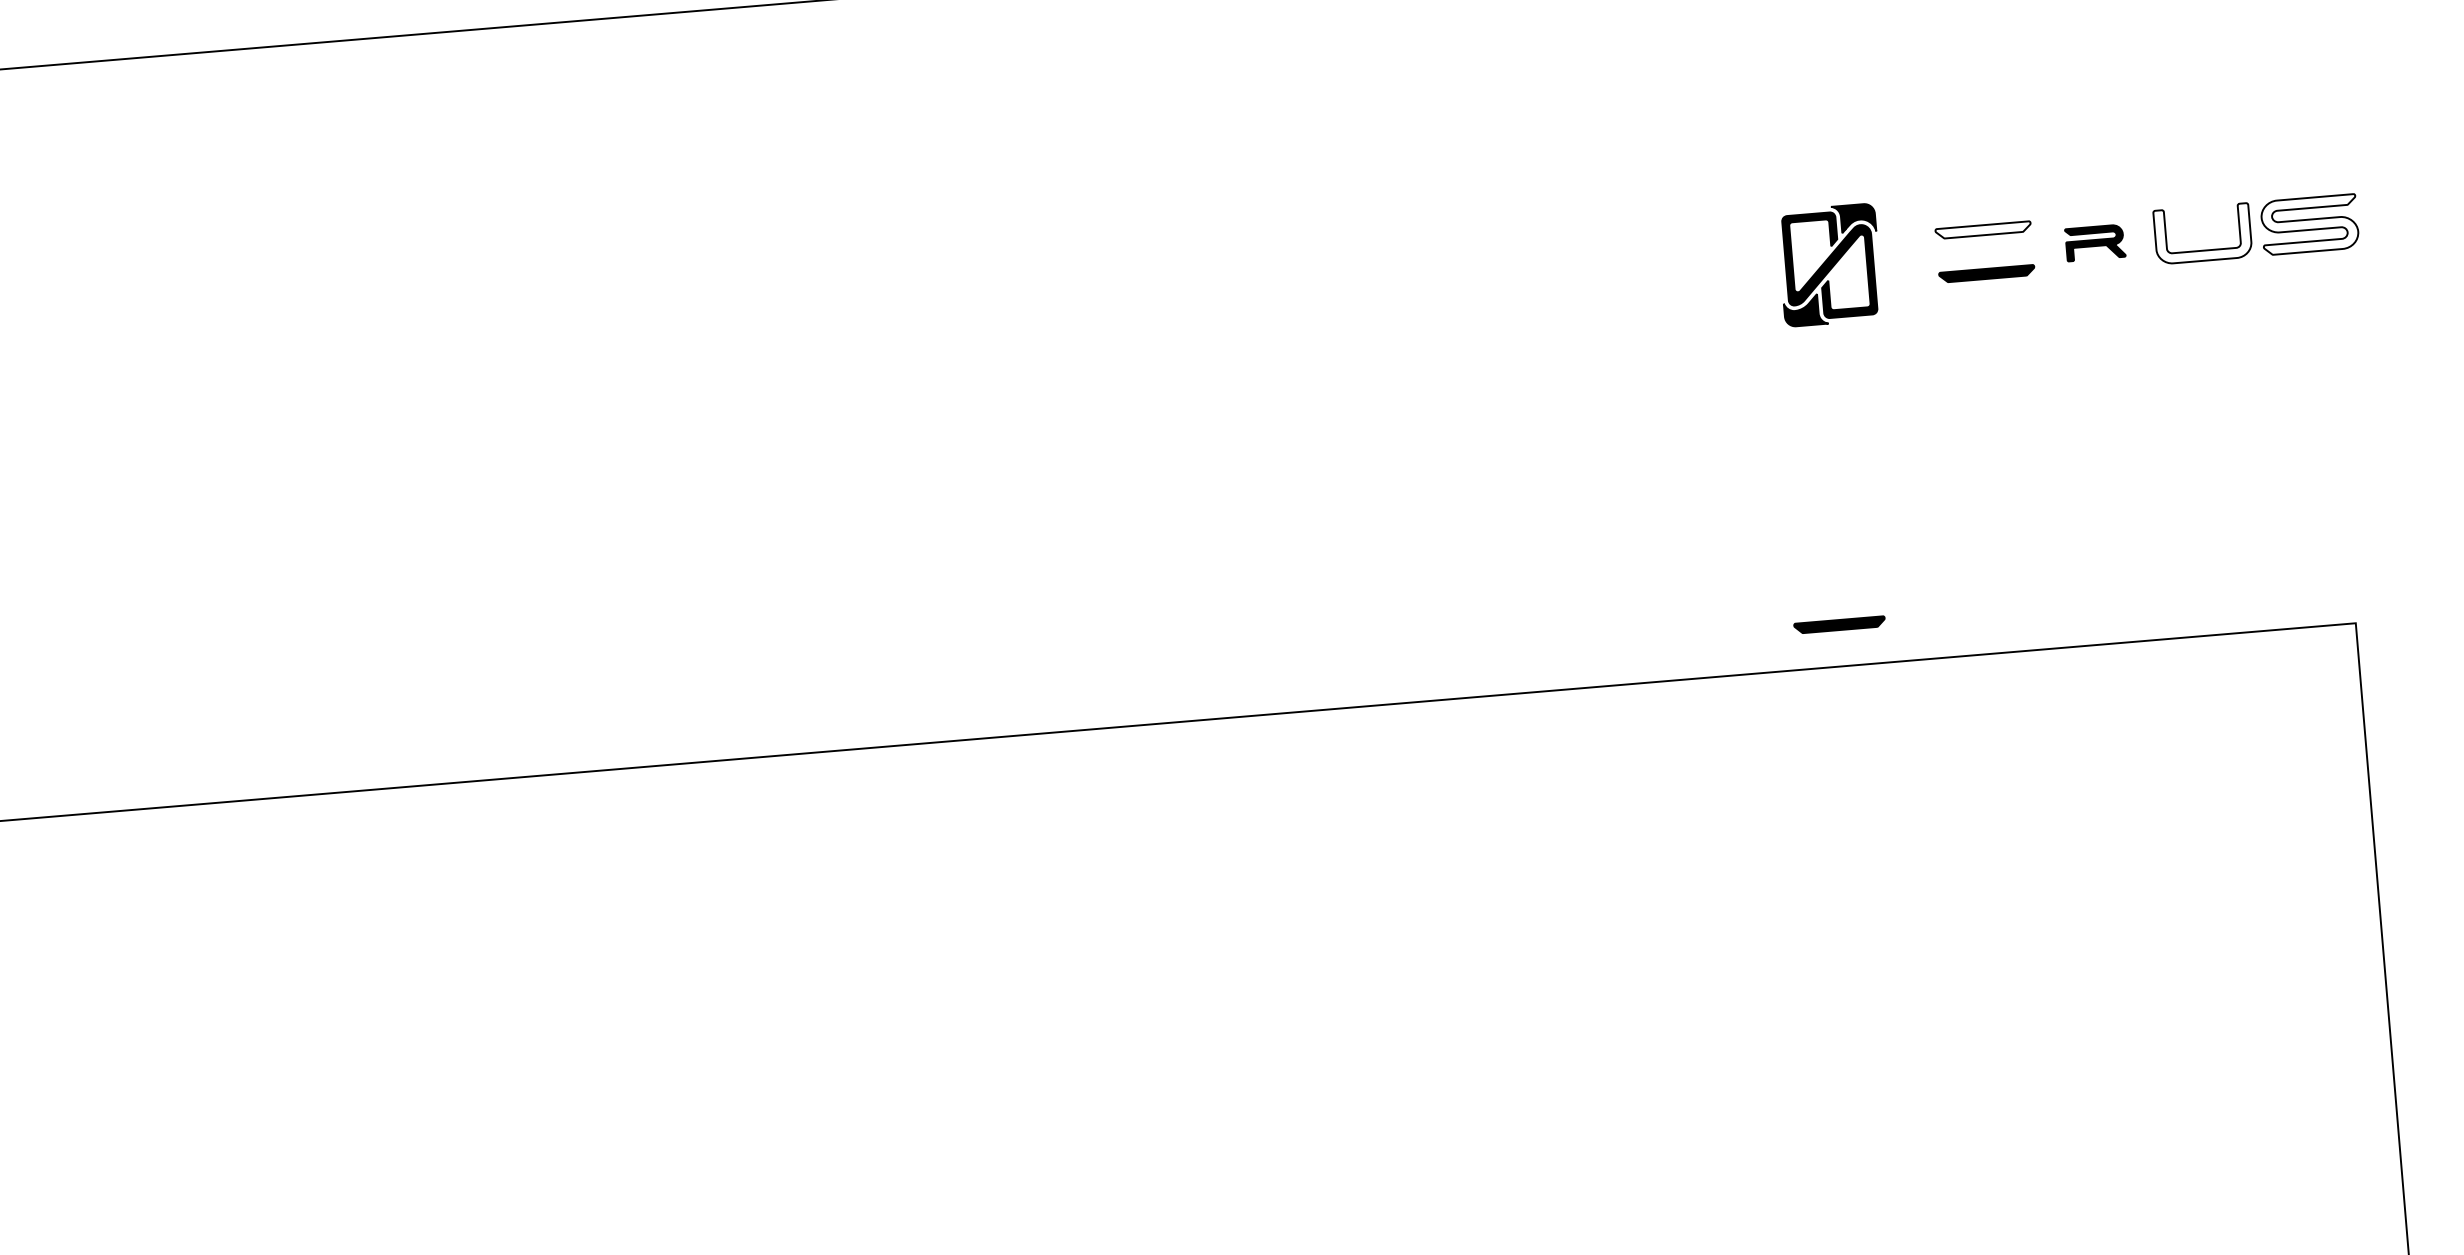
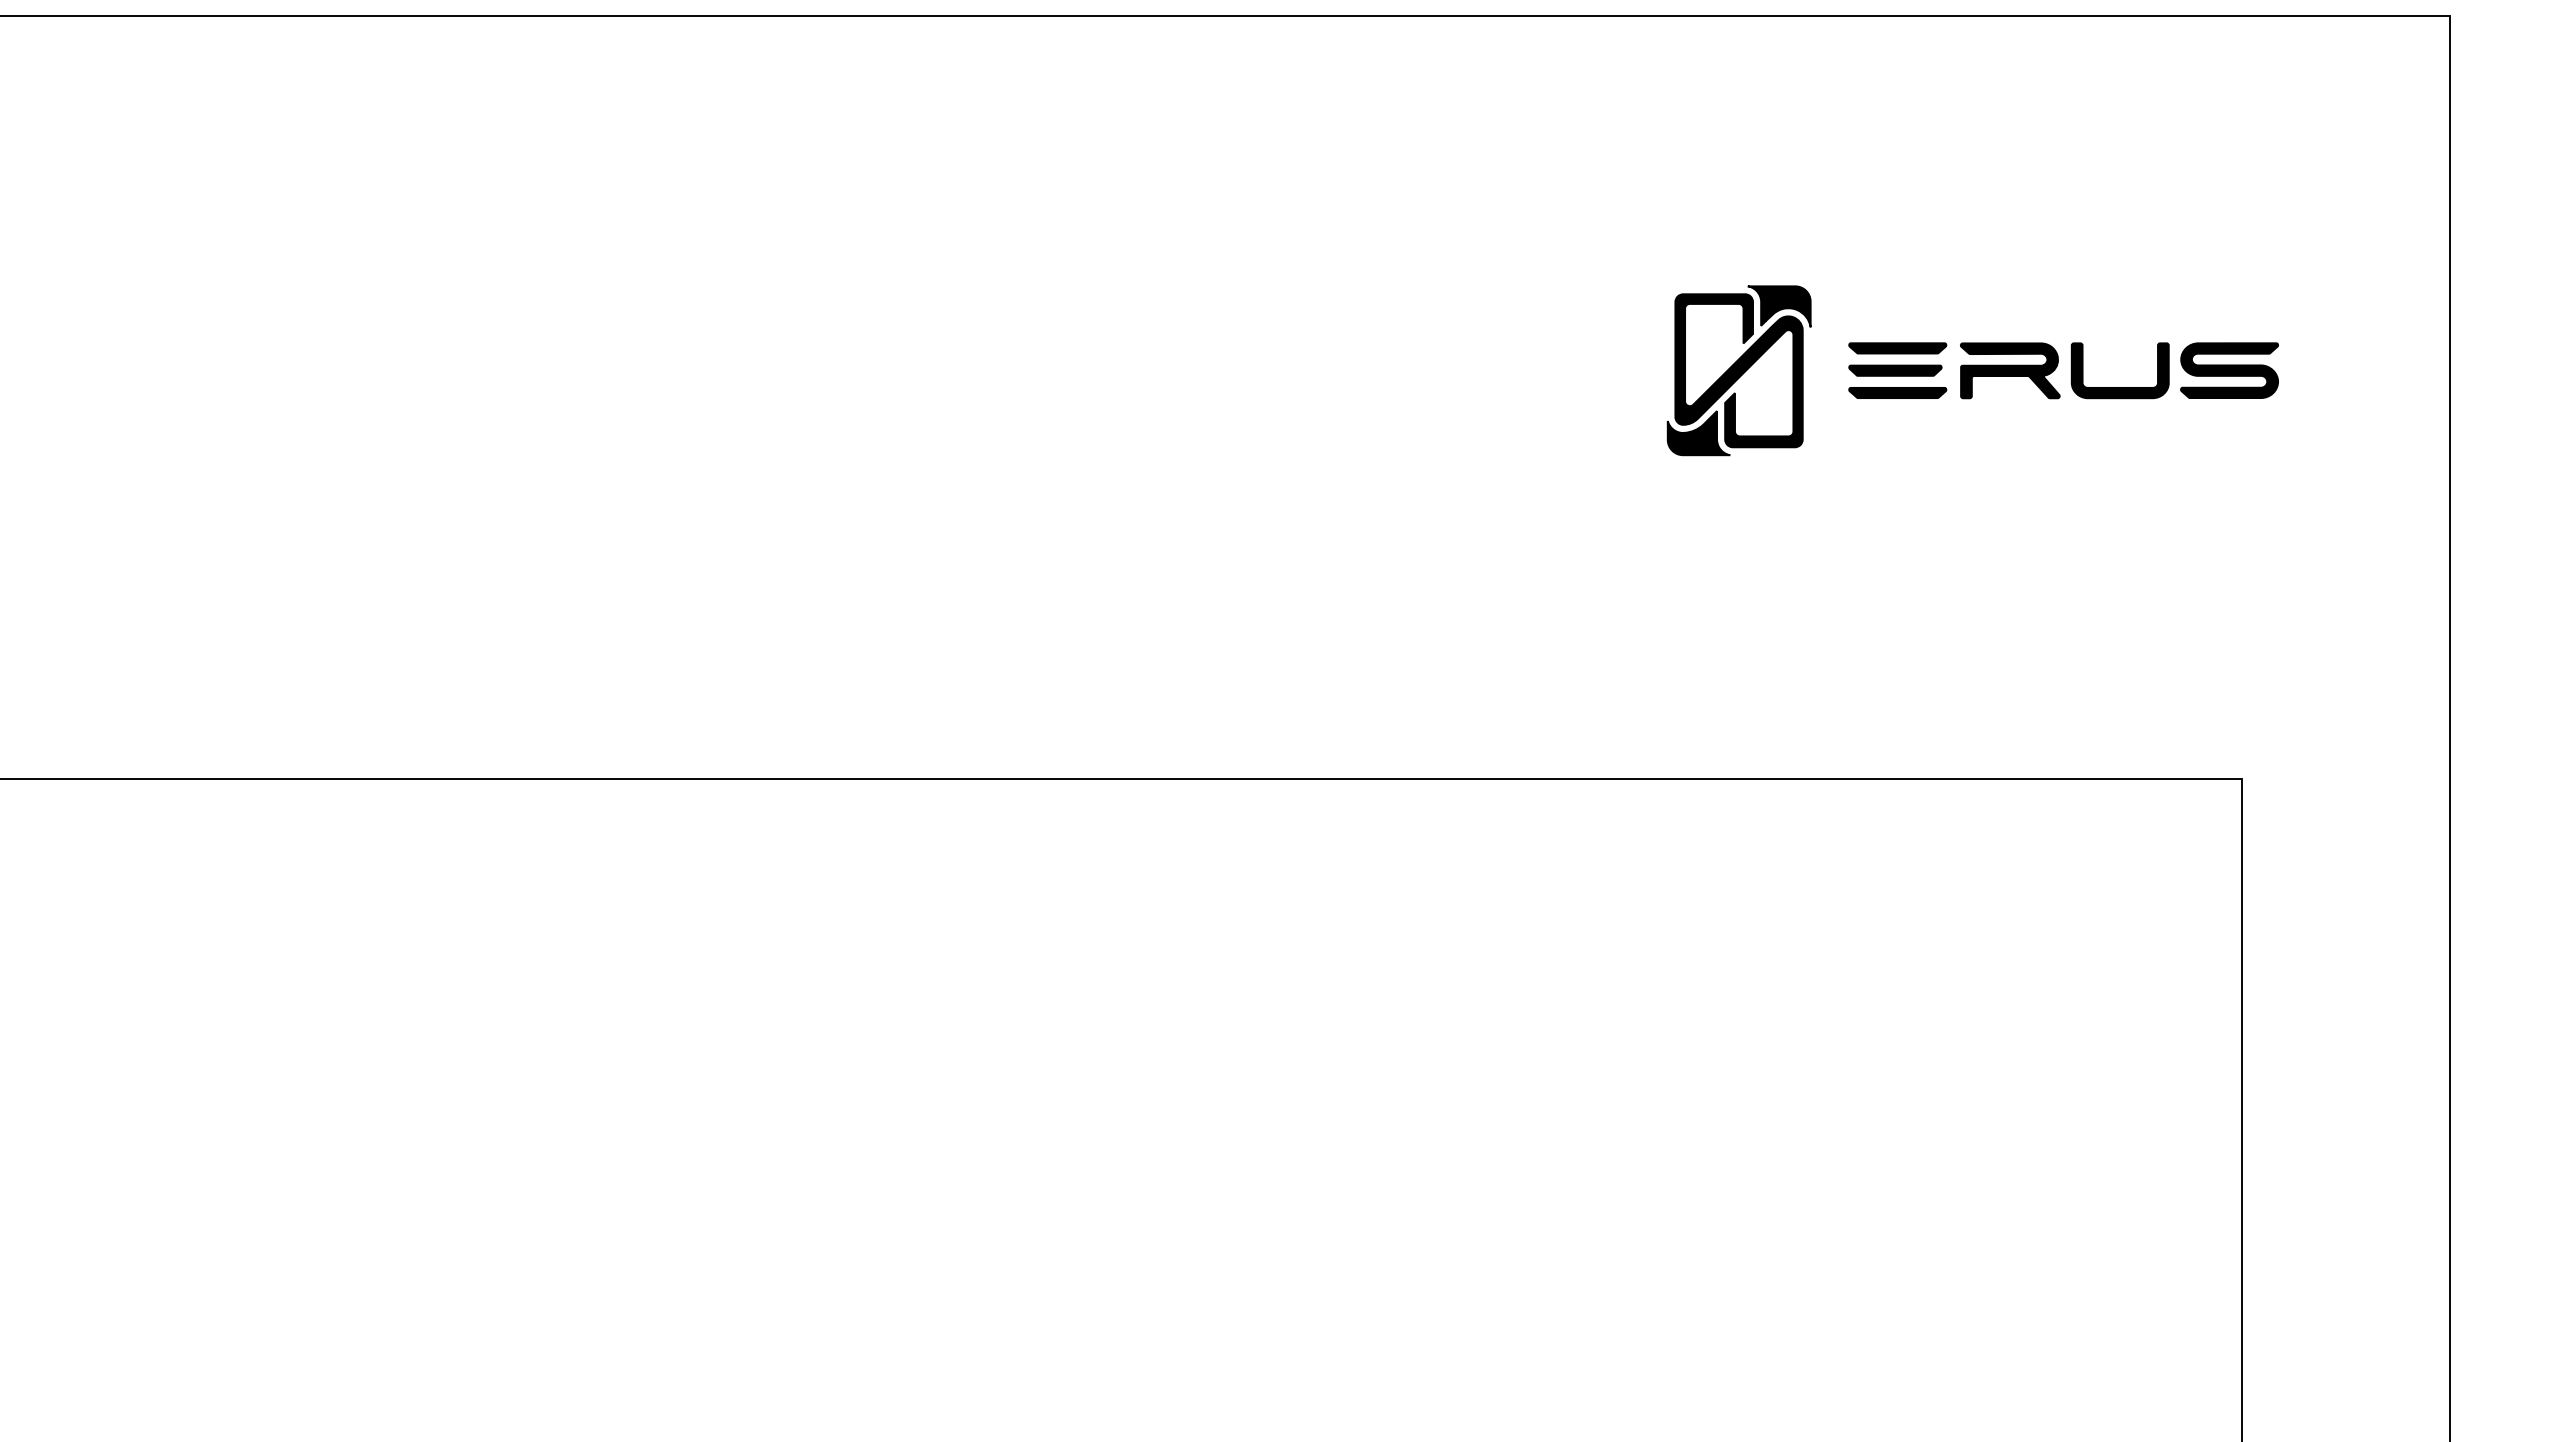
fill: (2309, 224) -> (2229, 370), added
fill: (1983, 230) -> (1897, 348), added
fill: (2202, 233) -> (2119, 370), added
part: (2095, 242) -> (2010, 370), size x1.67
part: (1829, 264) -> (1738, 370), size x1.43
part: (1839, 624) -> (1895, 370), moved

